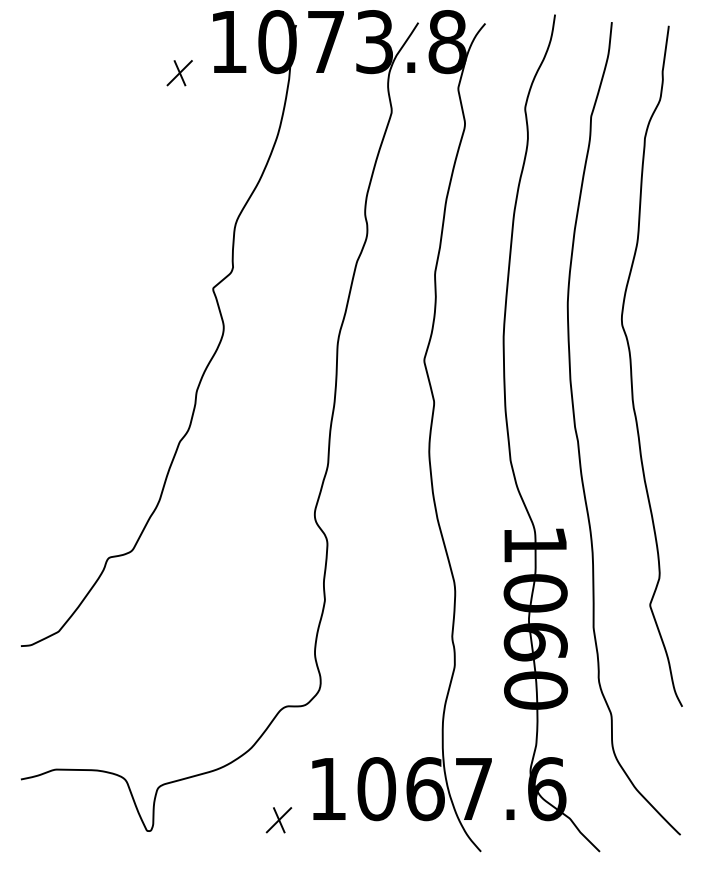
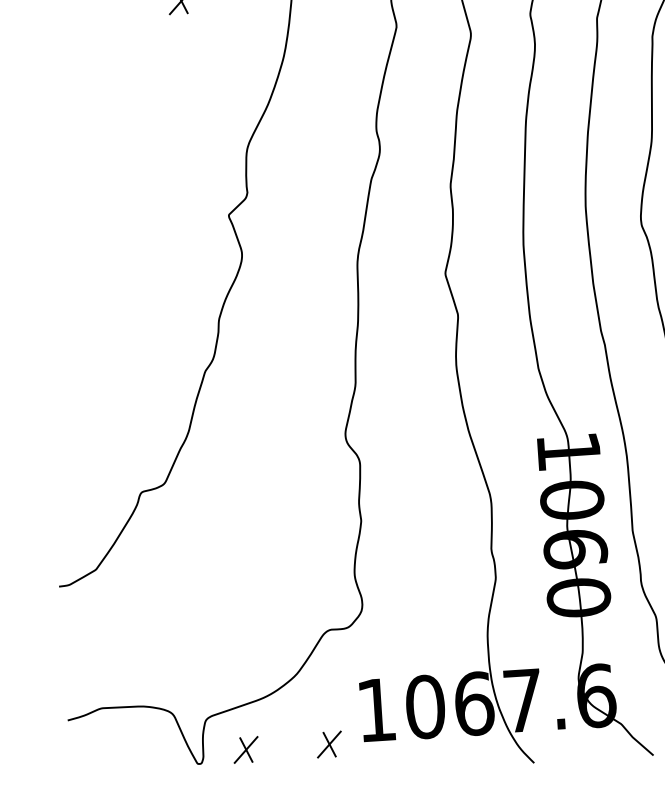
part: (195, 820) -> (245, 750), added

